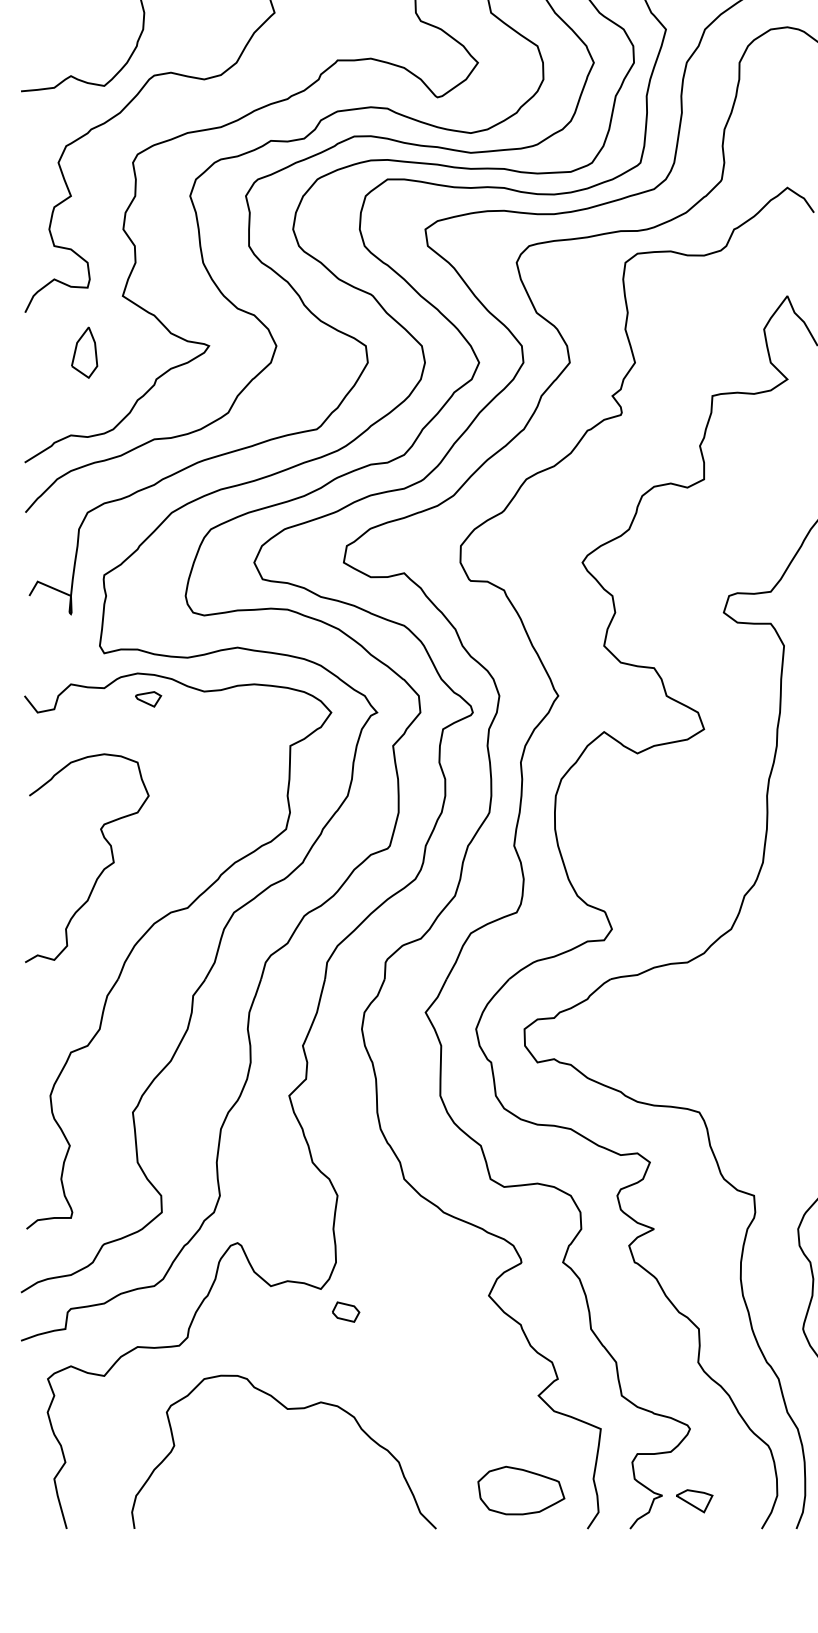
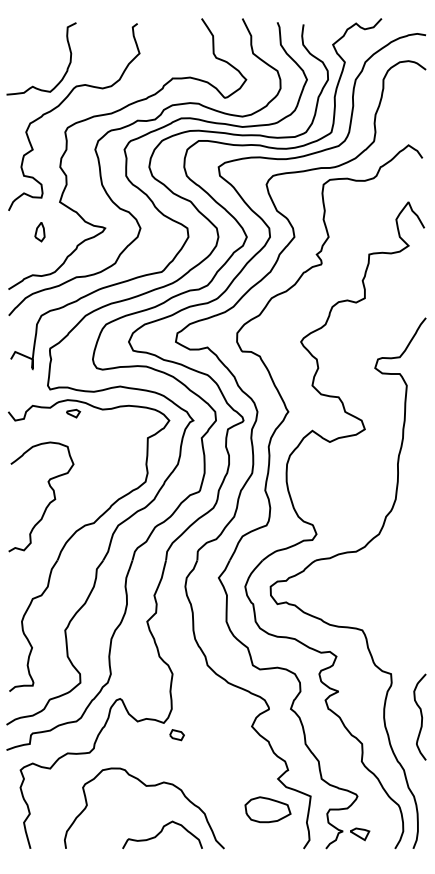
part: (83, 353) -> (39, 232), size x0.71
part: (520, 1490) -> (267, 809), moved
curve: (316, 1497) -> (161, 832), added

